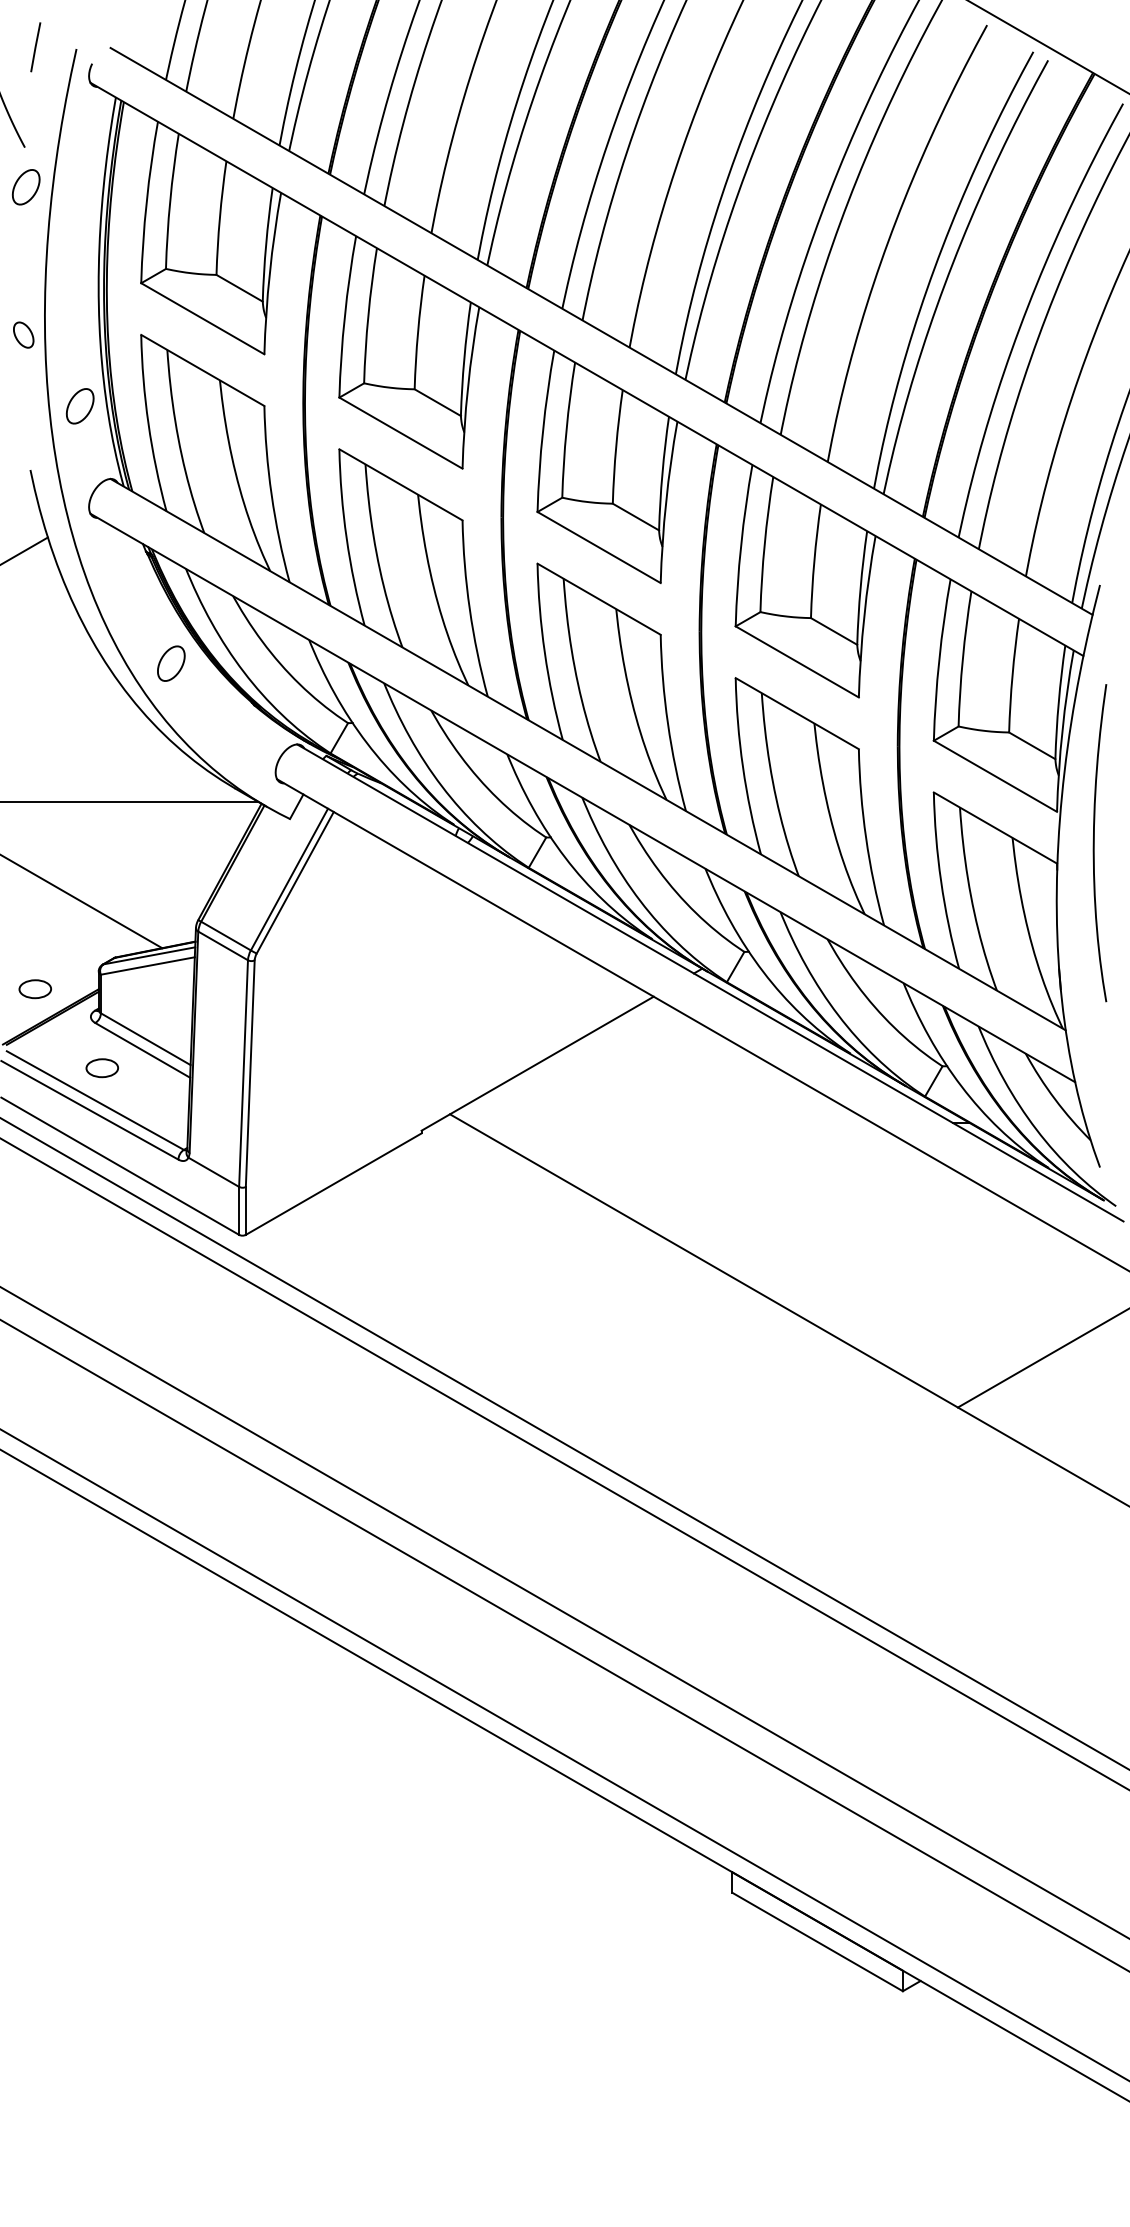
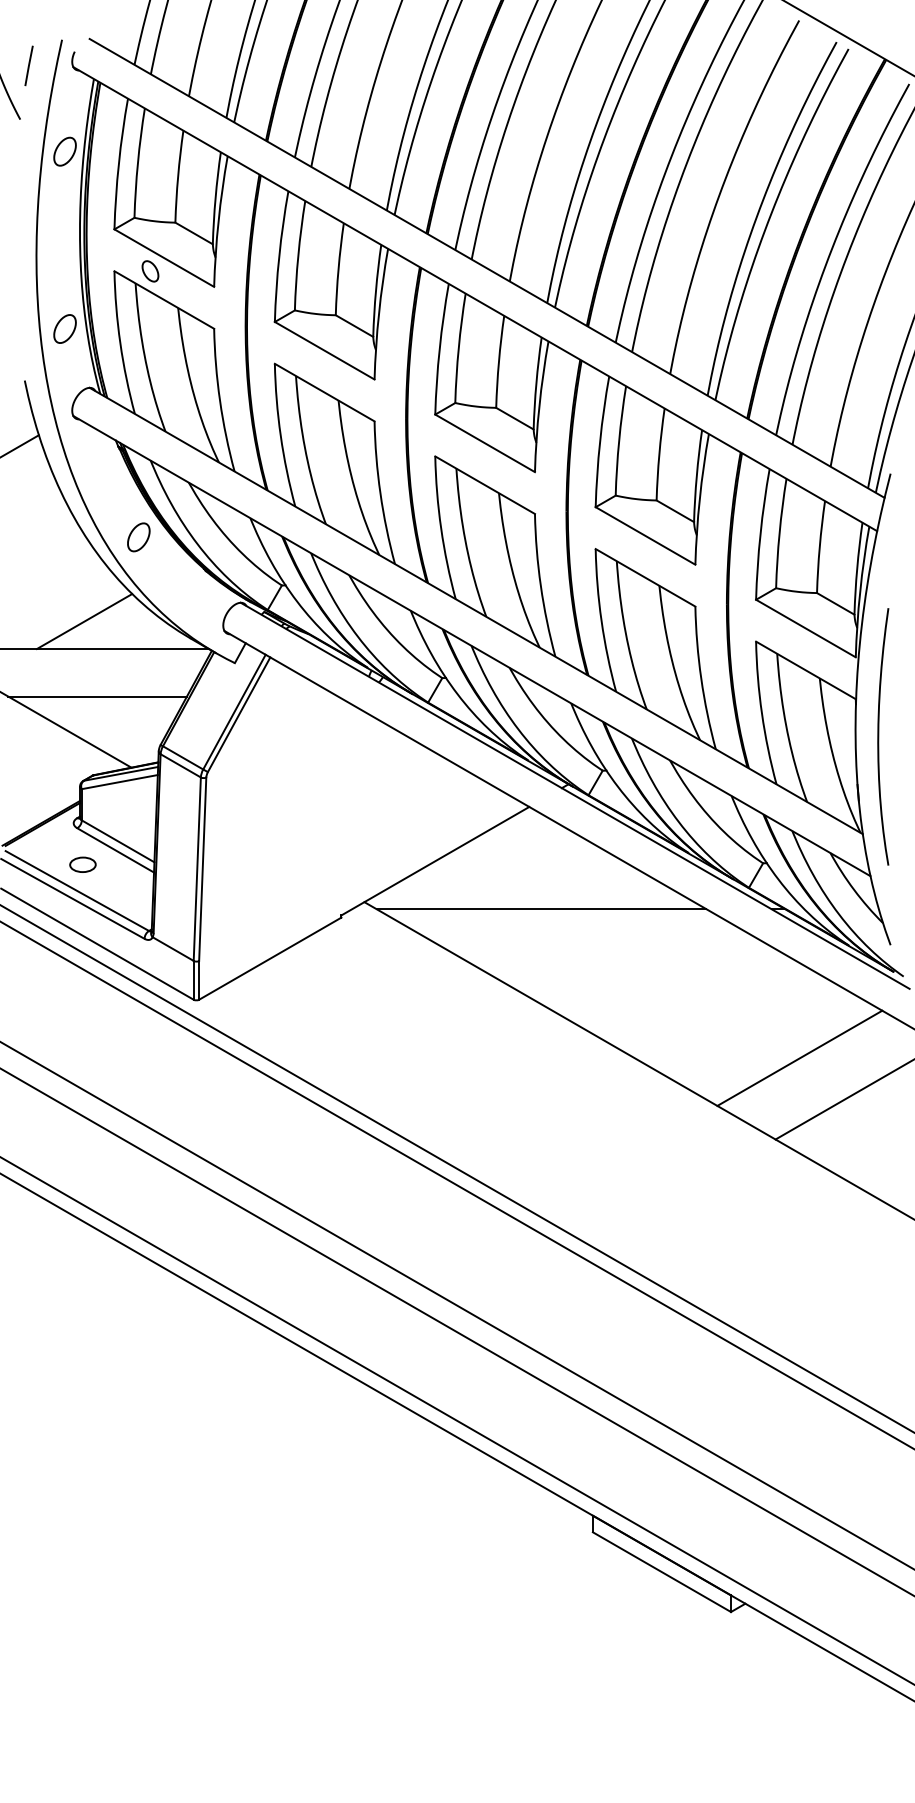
line: (35, 47) -> (28, 66), moved
part: (25, 187) -> (64, 151), moved
part: (23, 334) -> (150, 270), moved
line: (104, 767) -> (84, 621), added
curve: (1094, 843) -> (878, 737), moved
line: (119, 860) -> (96, 696), added
part: (34, 989) -> (28, 801), removed
line: (668, 1122) -> (541, 908), added
line: (987, 1307) -> (799, 1058), added

